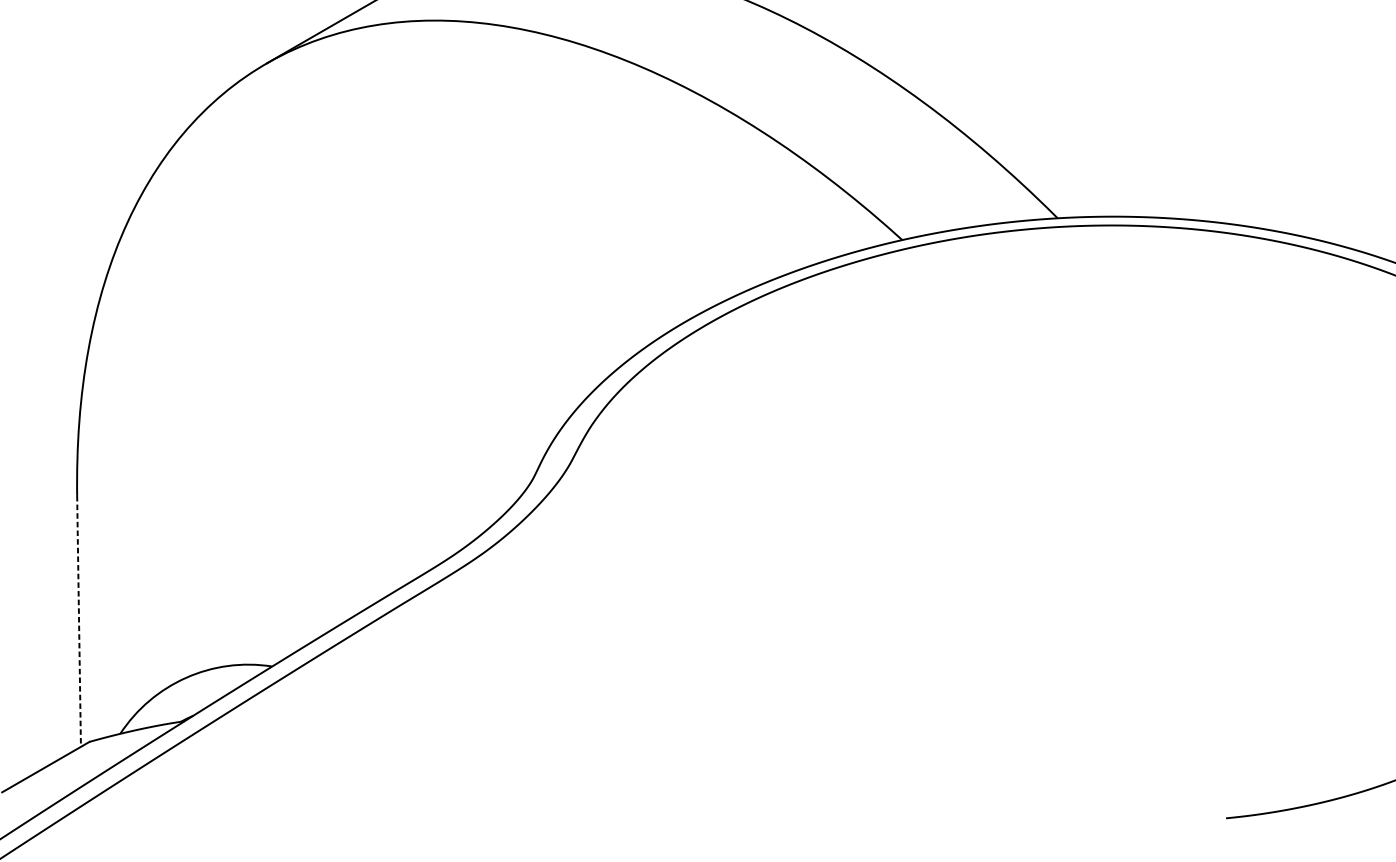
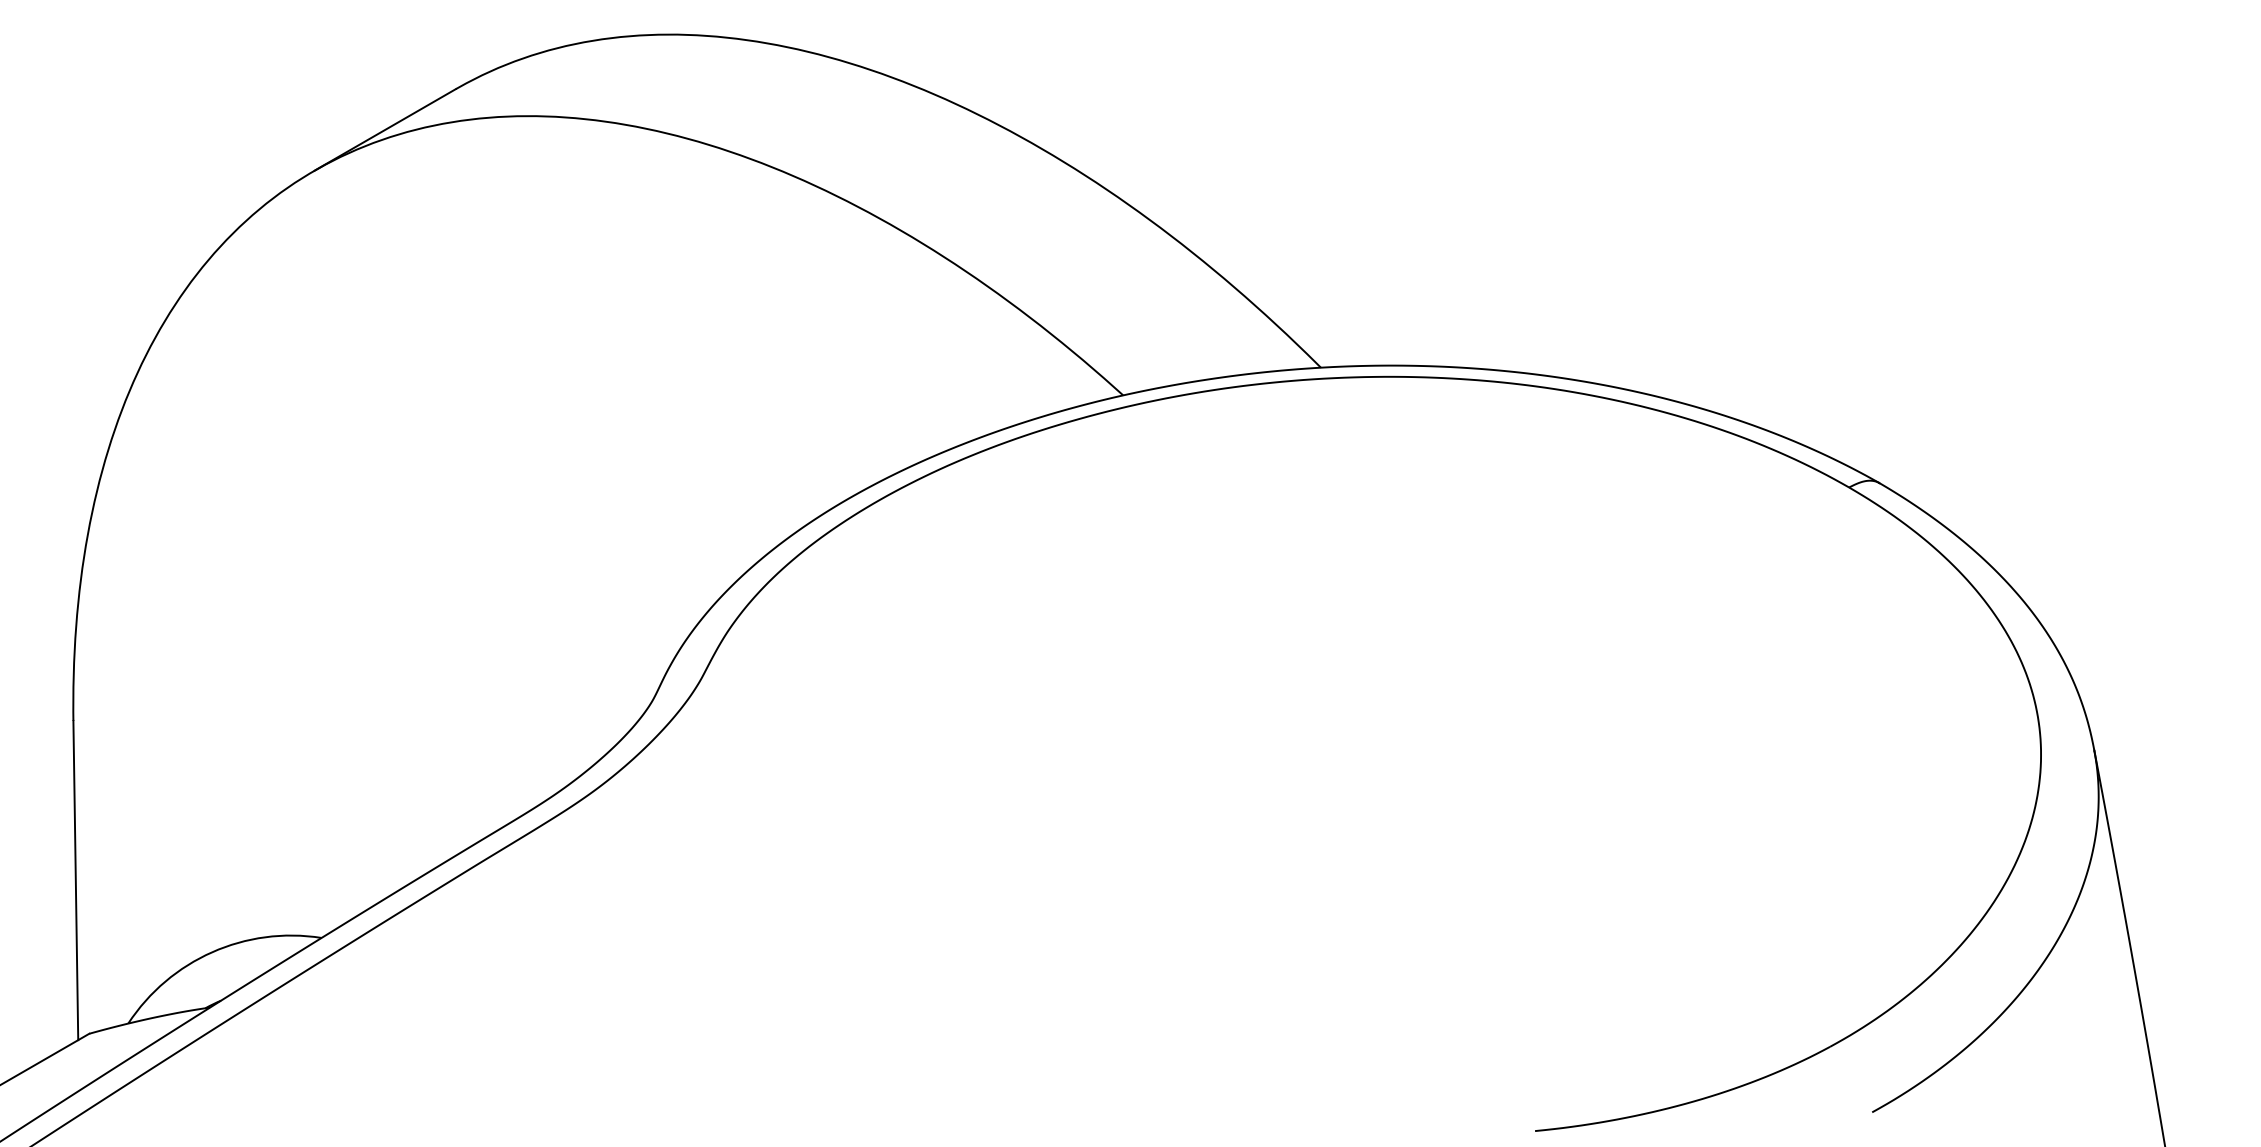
line: (78, 621) -> (75, 880), dashed -> solid

